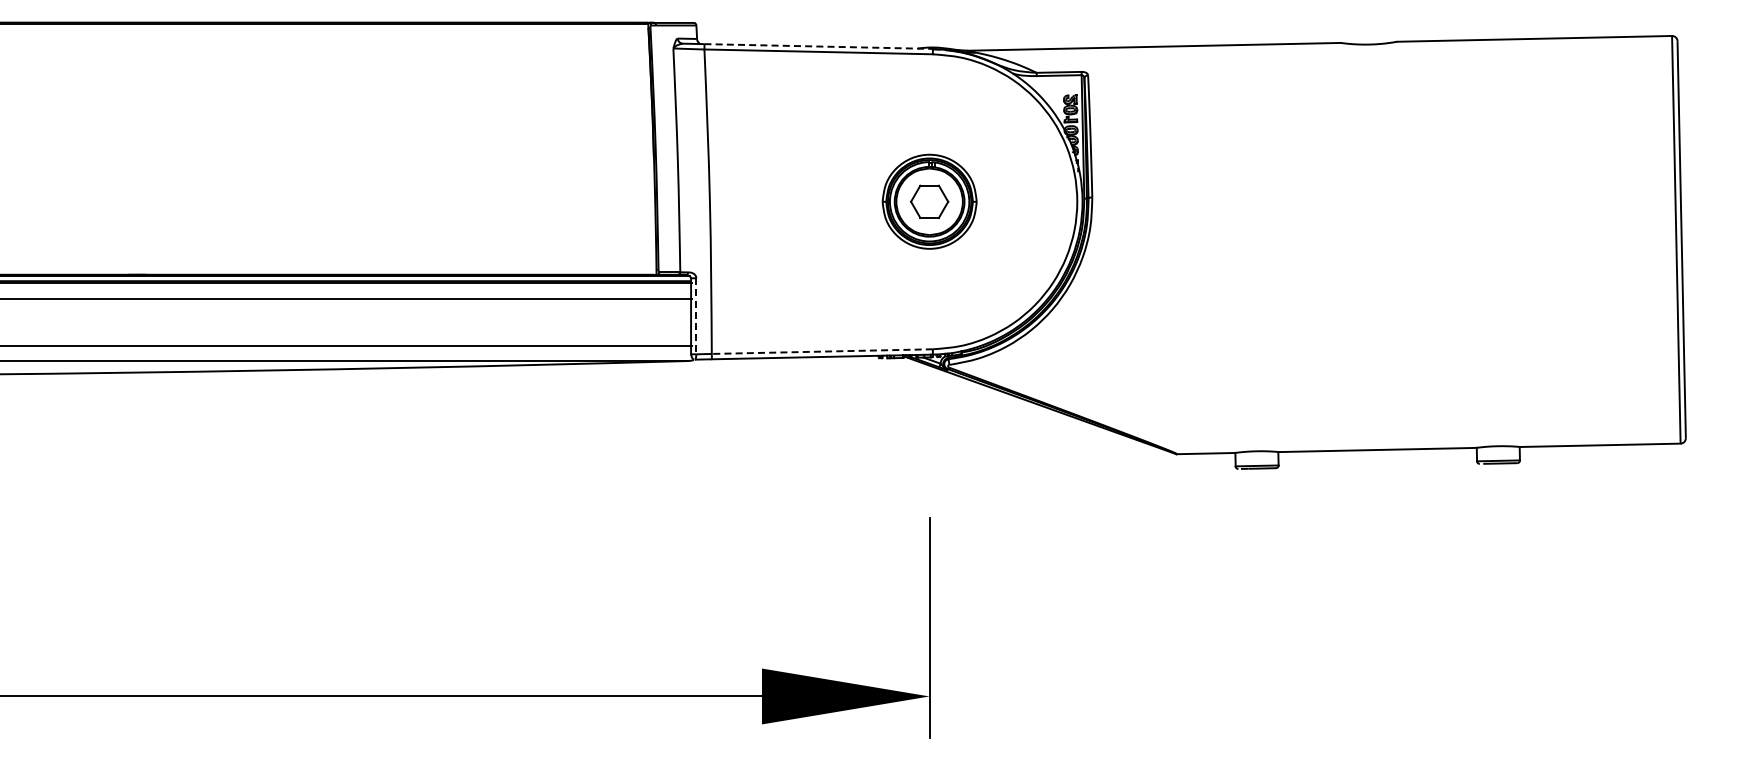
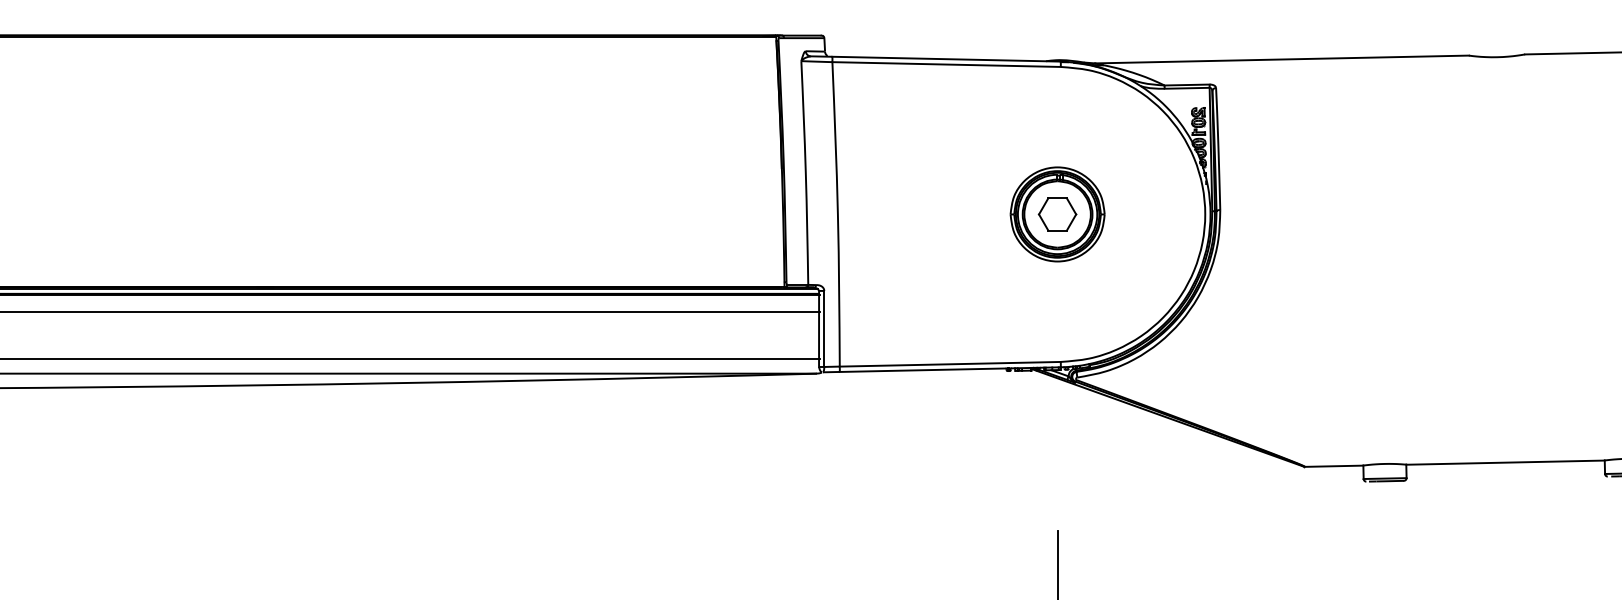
line: (819, 46) -> (947, 59), dashed -> solid
line: (696, 316) -> (824, 329), dashed -> solid
line: (822, 351) -> (950, 364), dashed -> solid

